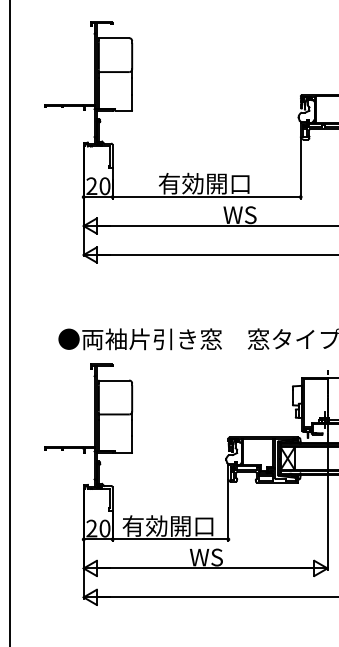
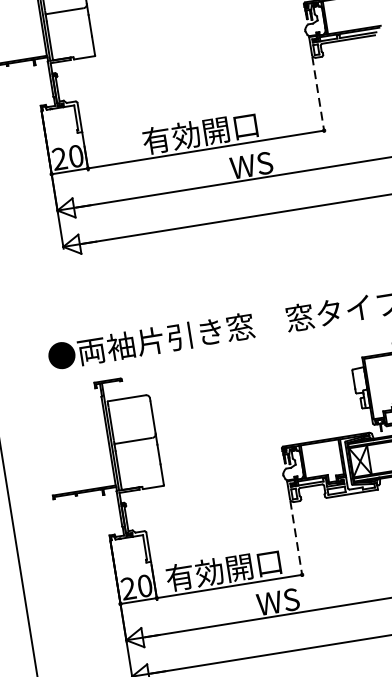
line: (300, 168) -> (318, 94), solid -> dashed
line: (228, 511) -> (296, 539), solid -> dashed

